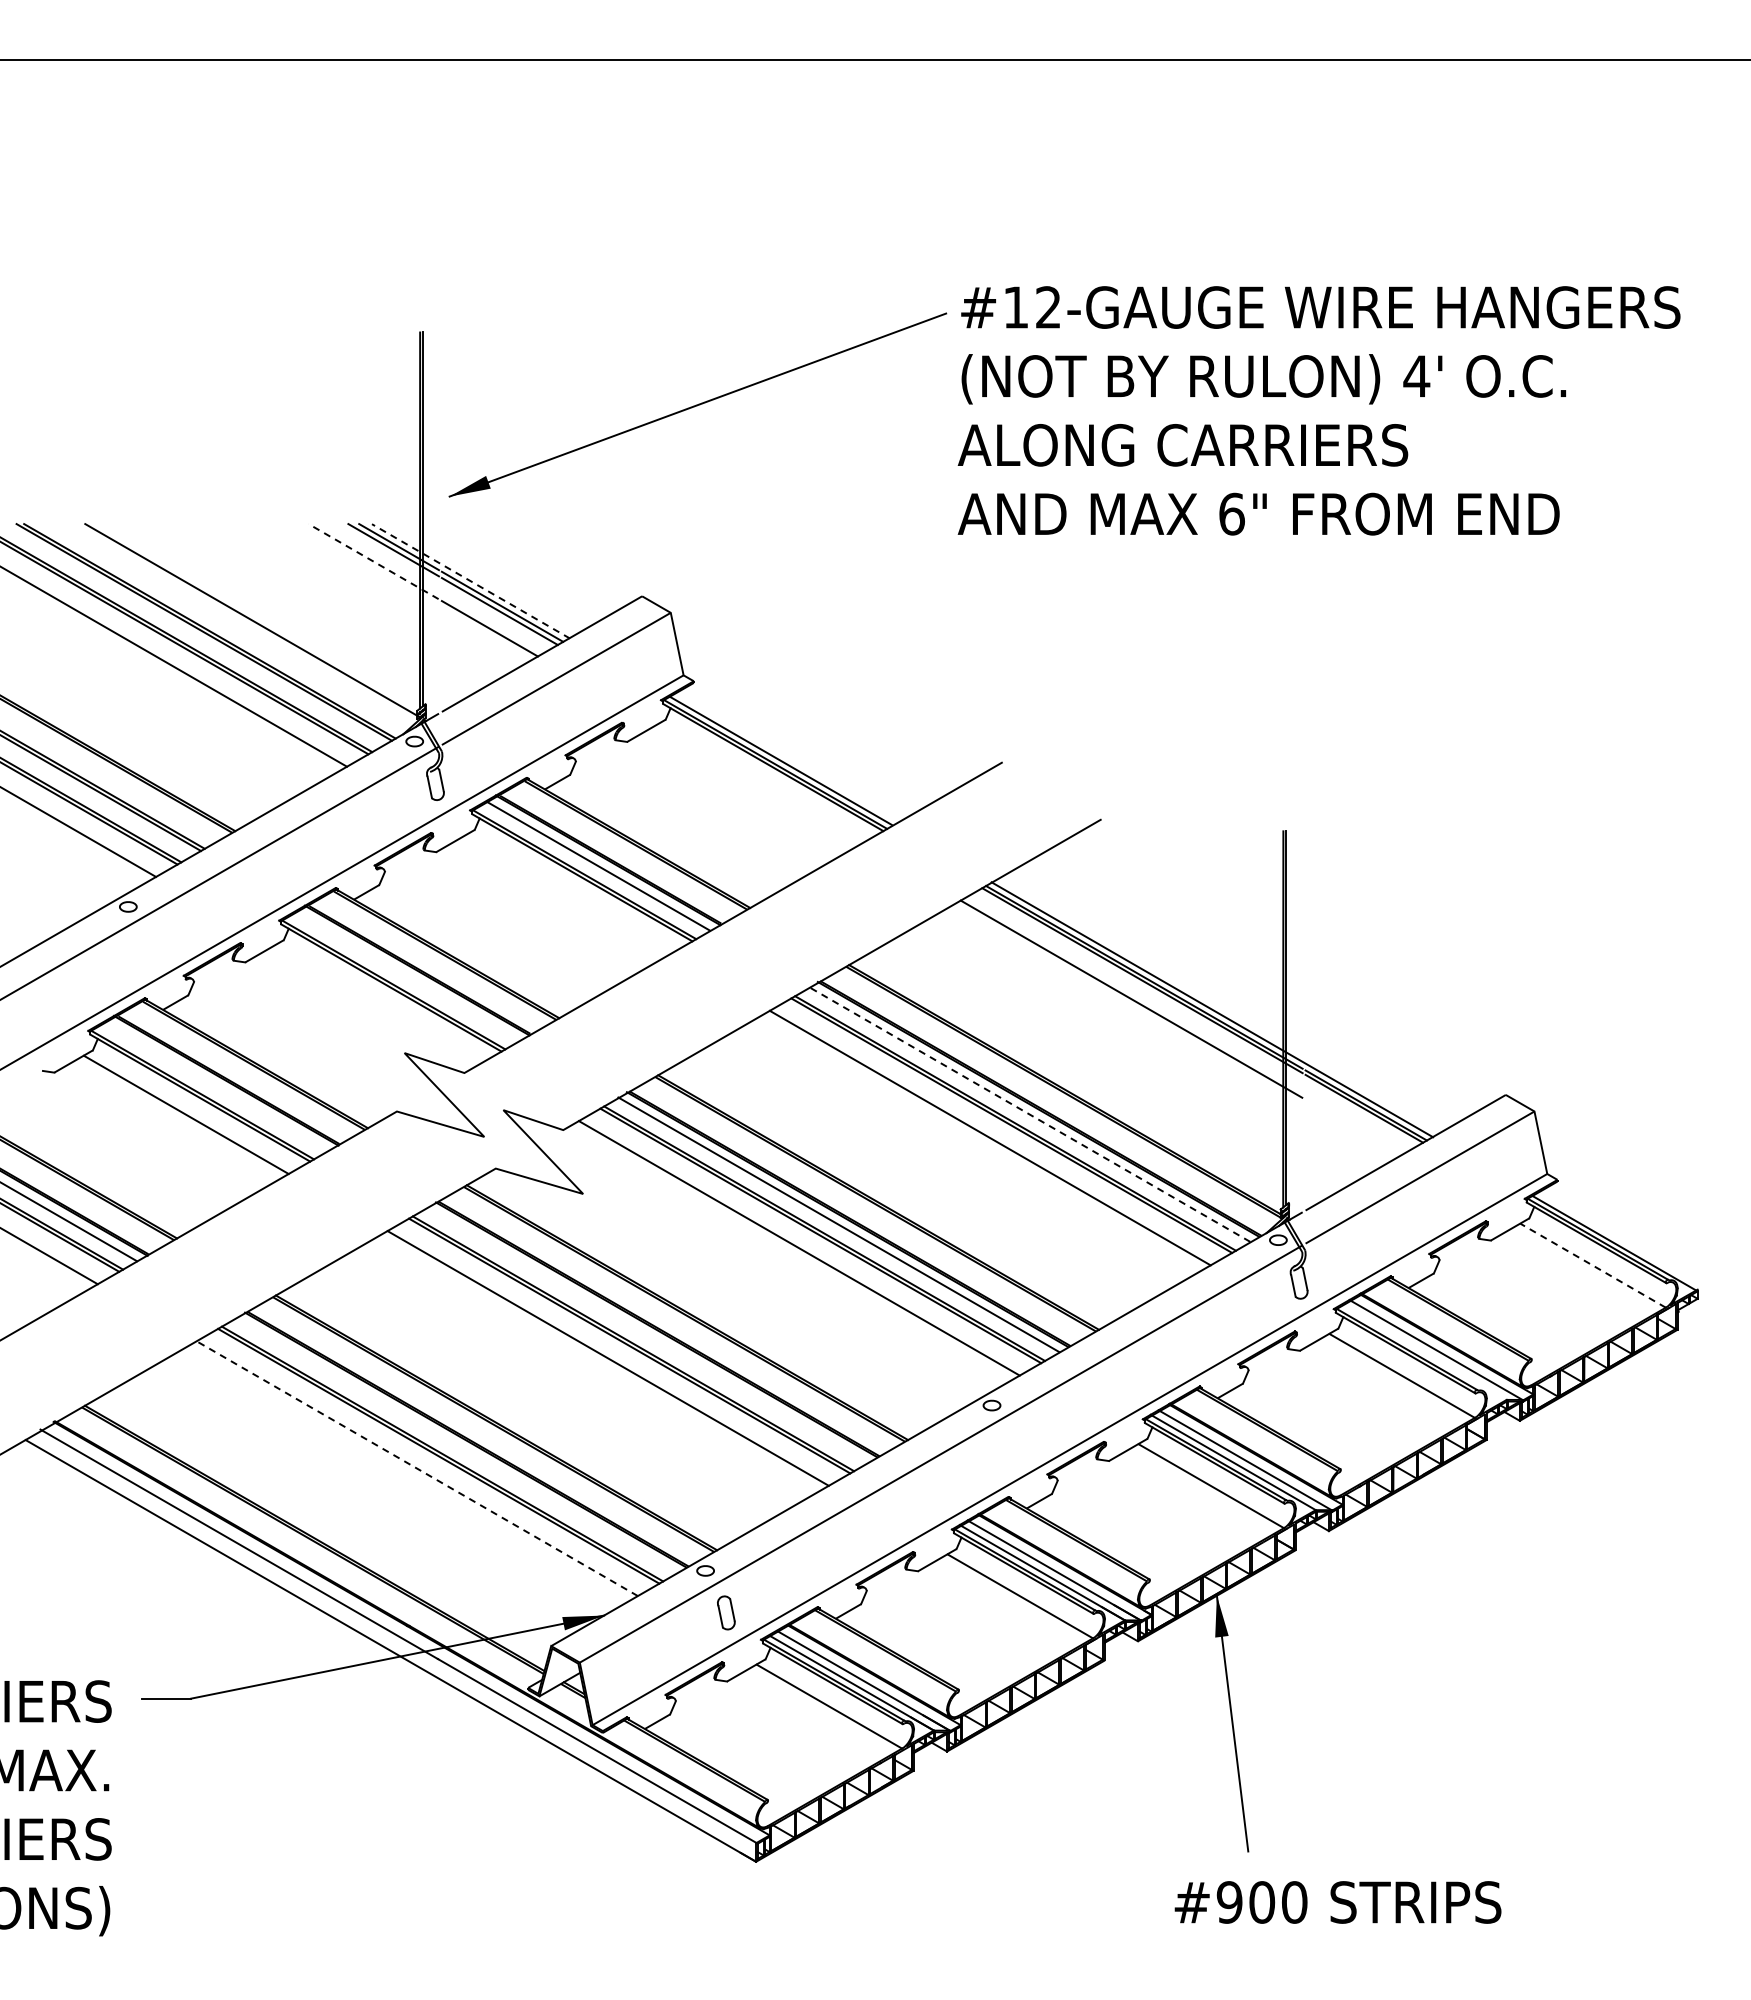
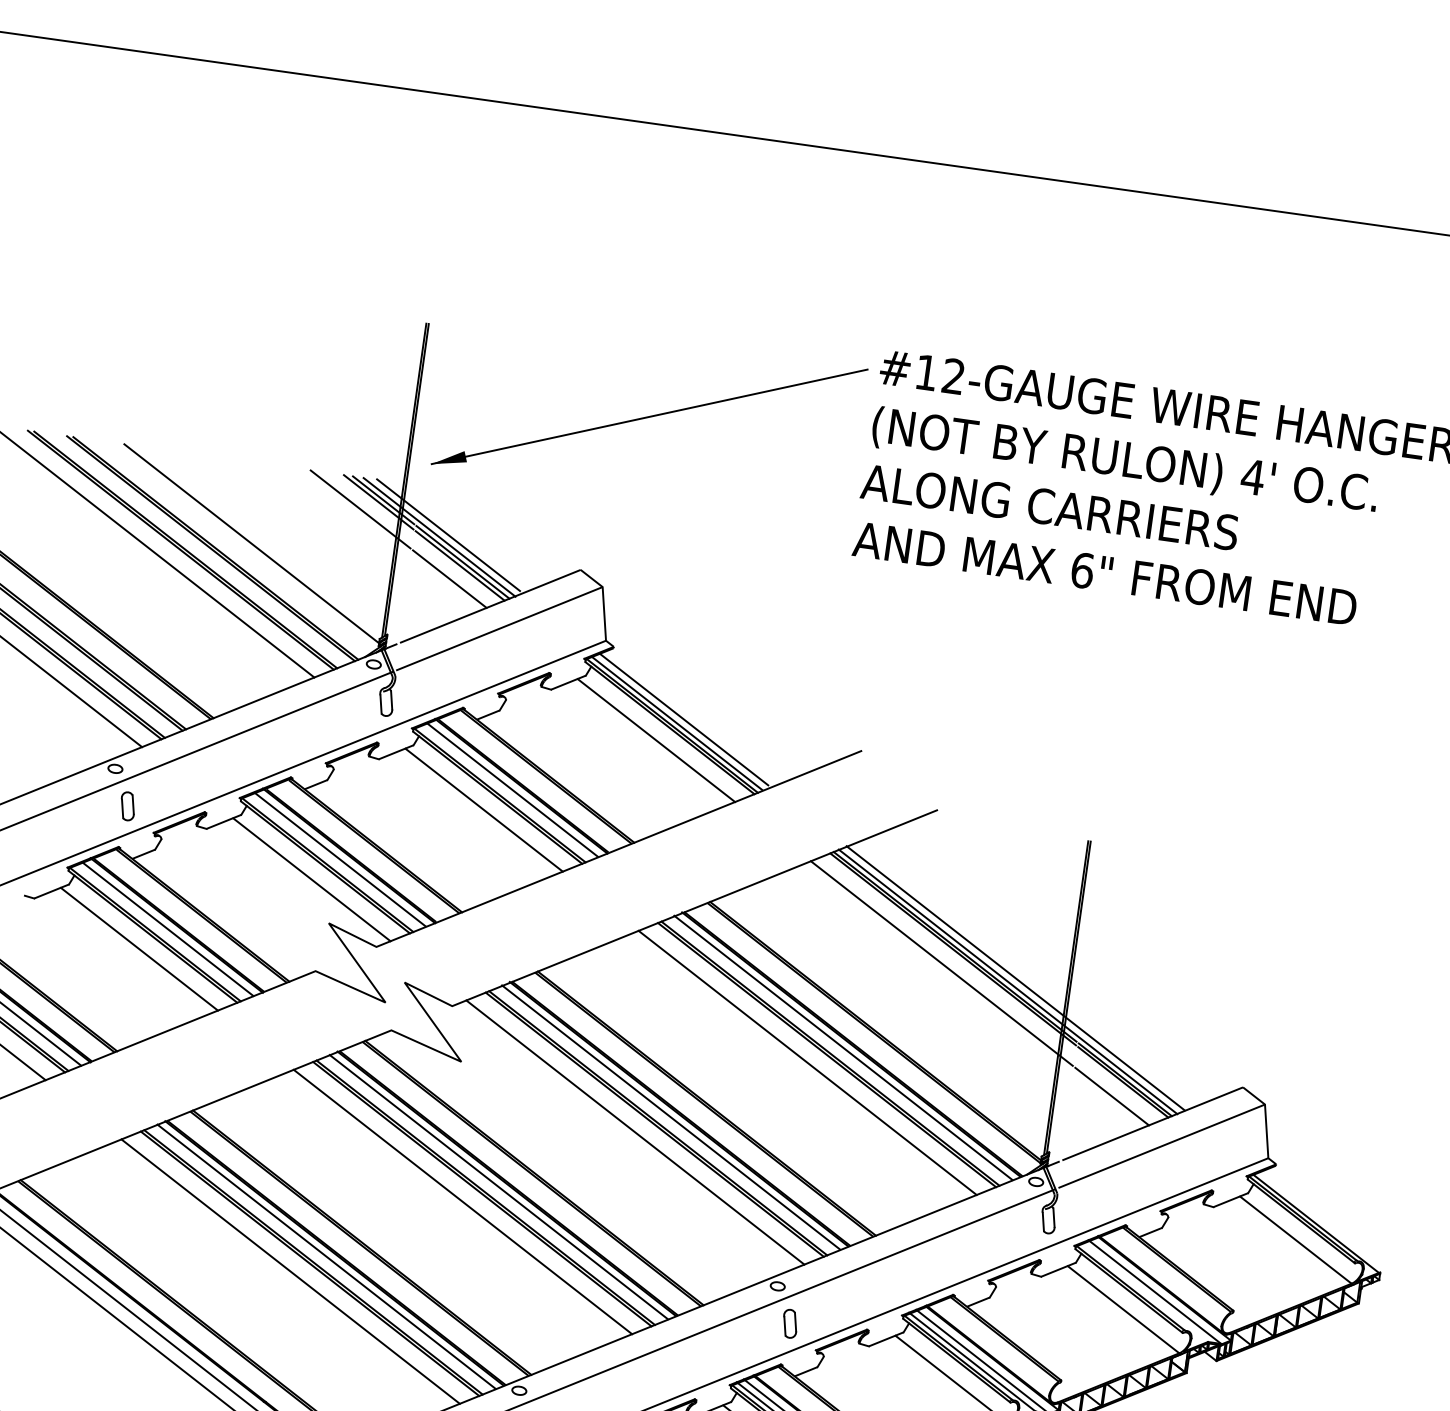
line: (373, 561) -> (360, 509), dashed -> solid
line: (480, 577) -> (447, 535), added
line: (470, 581) -> (439, 537), dashed -> solid
line: (788, 754) -> (684, 719), added
line: (758, 784) -> (655, 740), added
line: (568, 894) -> (484, 810), added
part: (148, 948) -> (127, 805), added
line: (407, 976) -> (340, 859), added
line: (377, 1004) -> (311, 879), added
line: (1220, 1004) -> (1015, 978), added
line: (216, 1086) -> (167, 929), added
line: (1029, 1114) -> (843, 1047), dashed -> solid
line: (1353, 1127) -> (1112, 1096), added
line: (1593, 1265) -> (1296, 1240), dashed -> solid
line: (647, 1334) -> (498, 1186), added
line: (456, 1444) -> (326, 1256), added
part: (1012, 1447) -> (789, 1323), added
line: (417, 1468) -> (290, 1271), dashed -> solid

